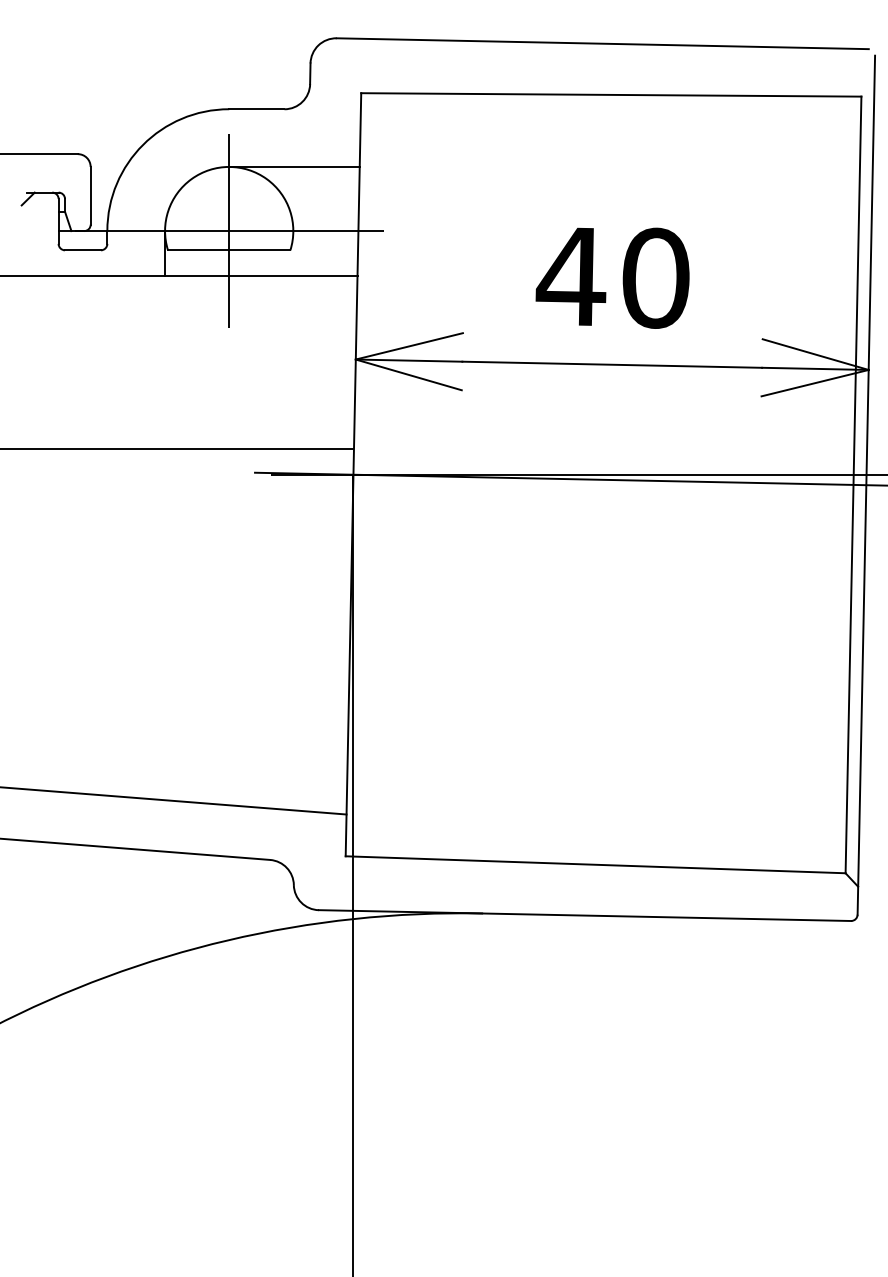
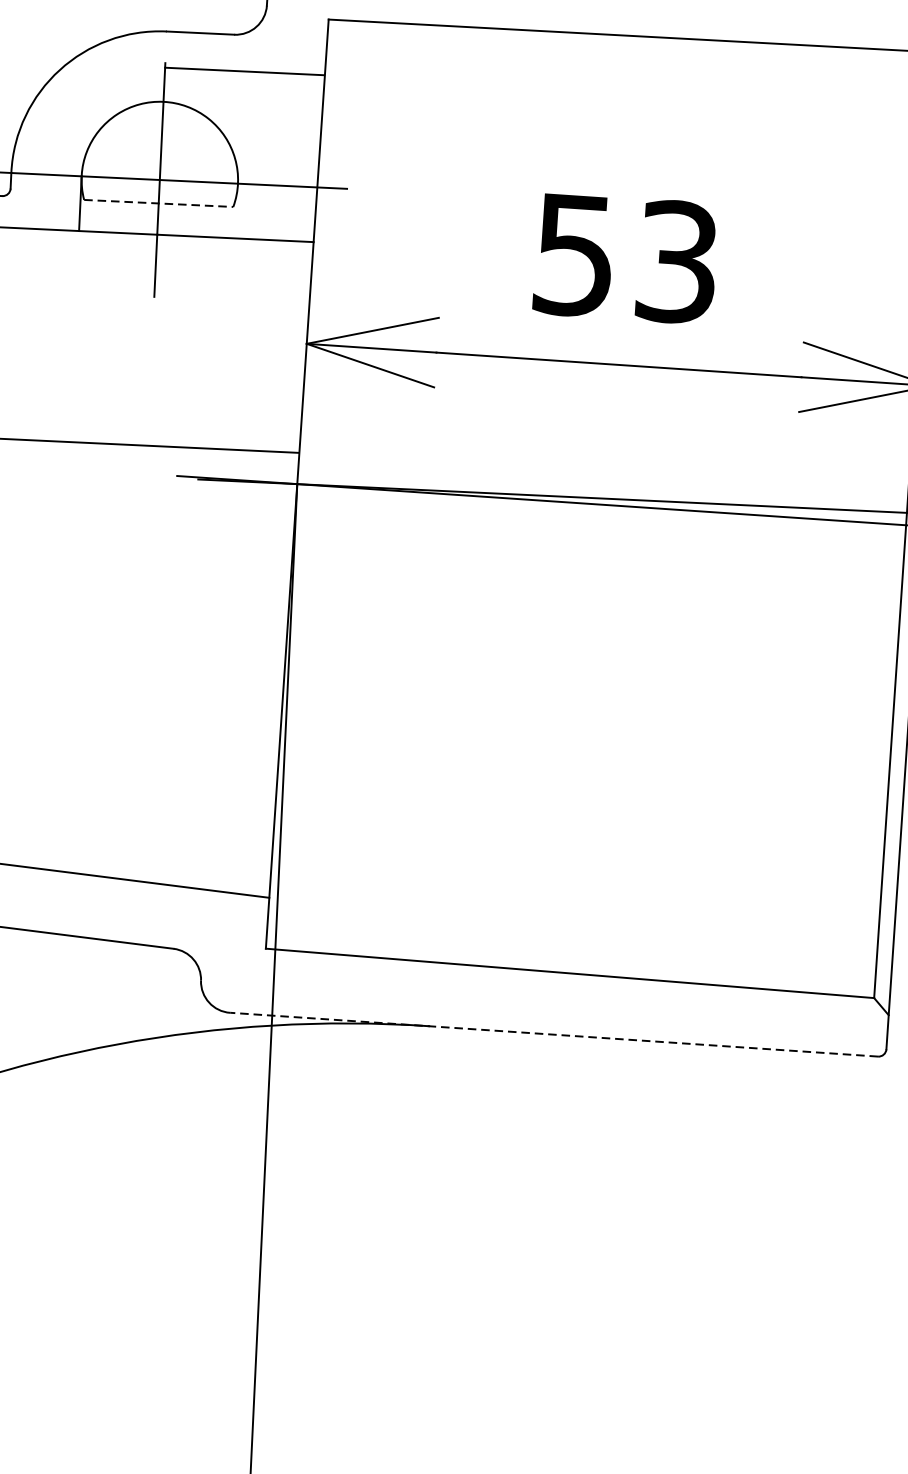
line: (294, 166) -> (244, 70), moved
line: (229, 250) -> (159, 203), solid -> dashed
text: (612, 277) -> (624, 258), 40 -> 53
line: (584, 915) -> (553, 1034), solid -> dashed

